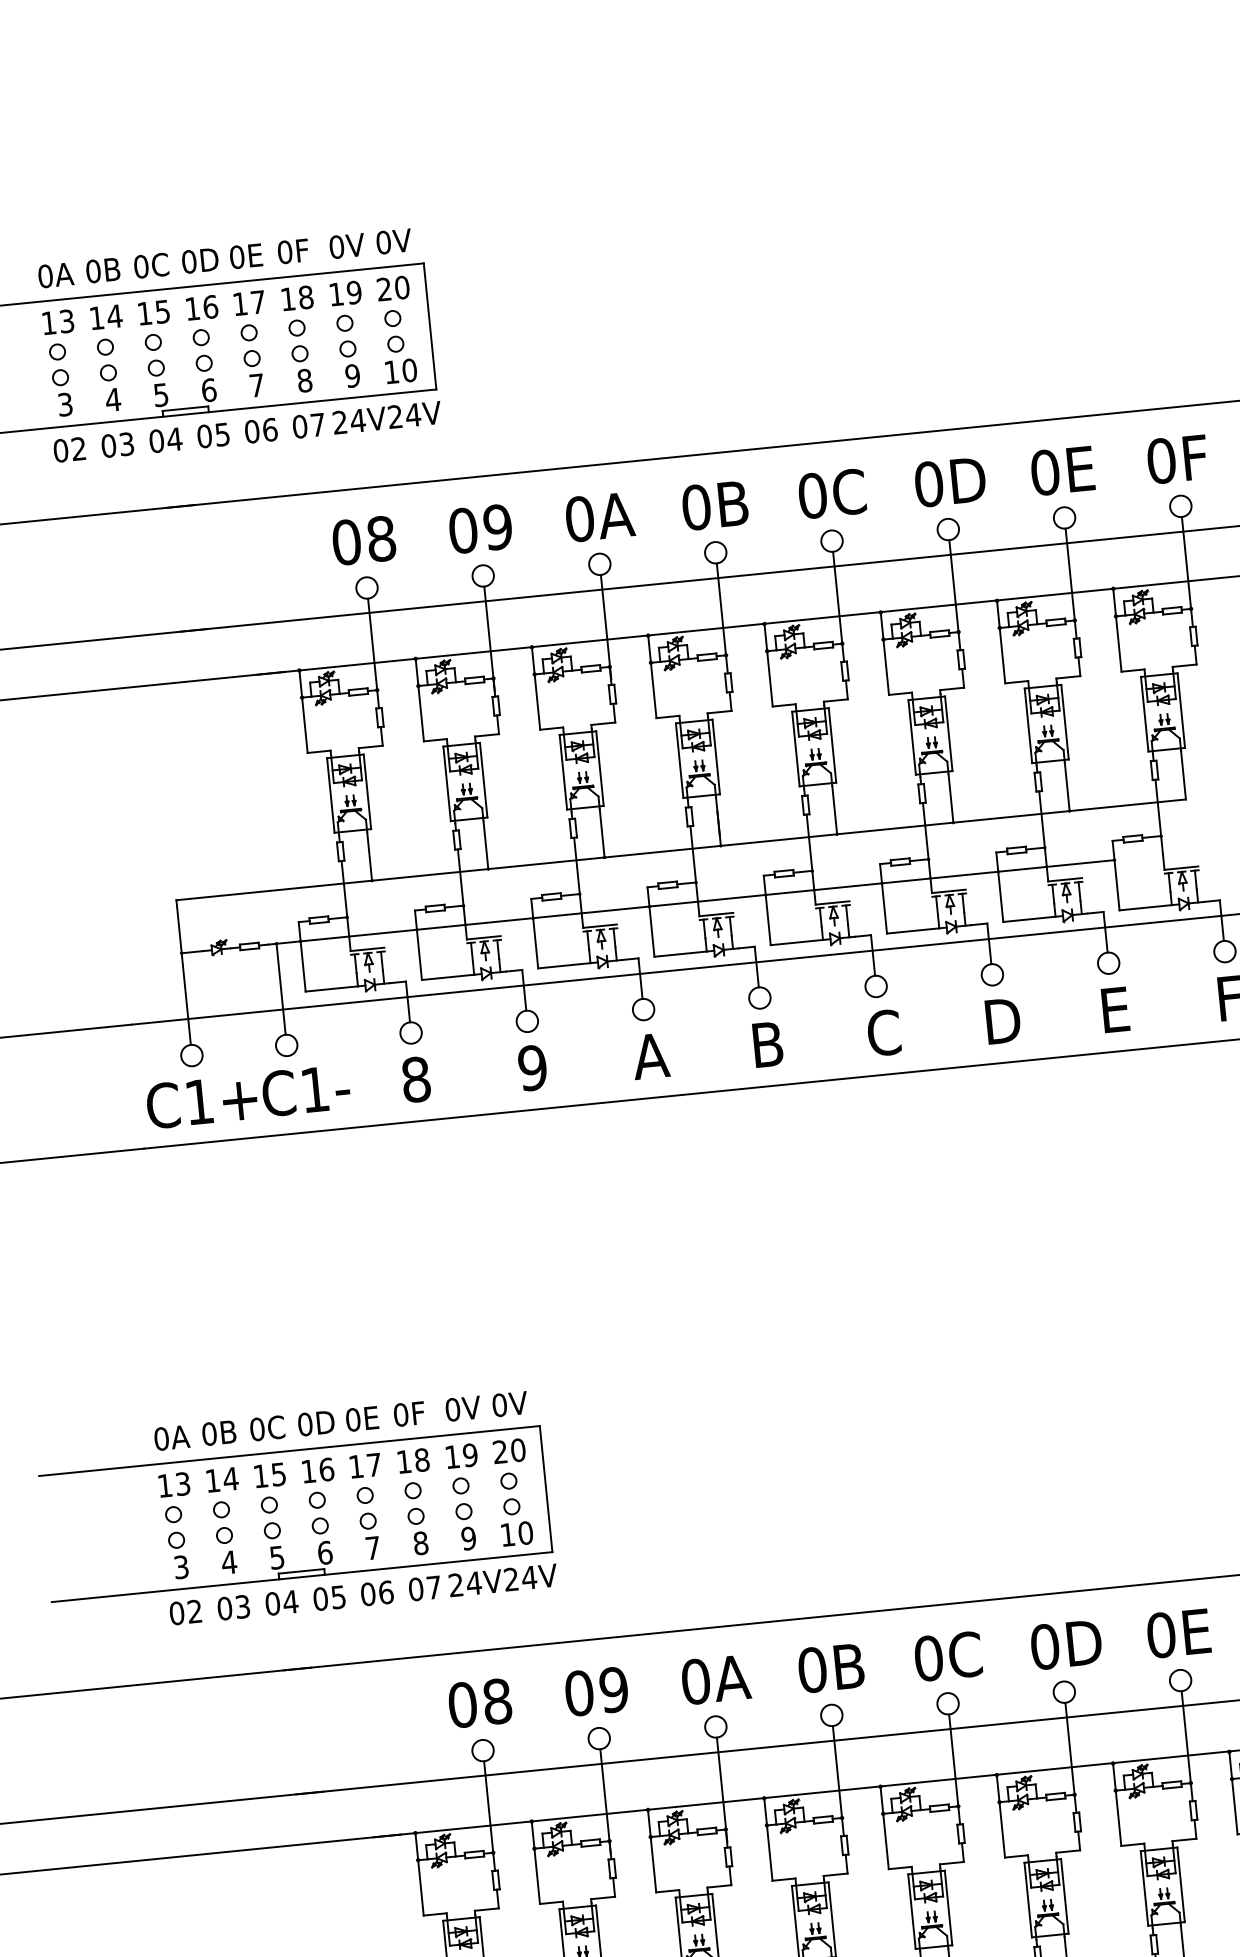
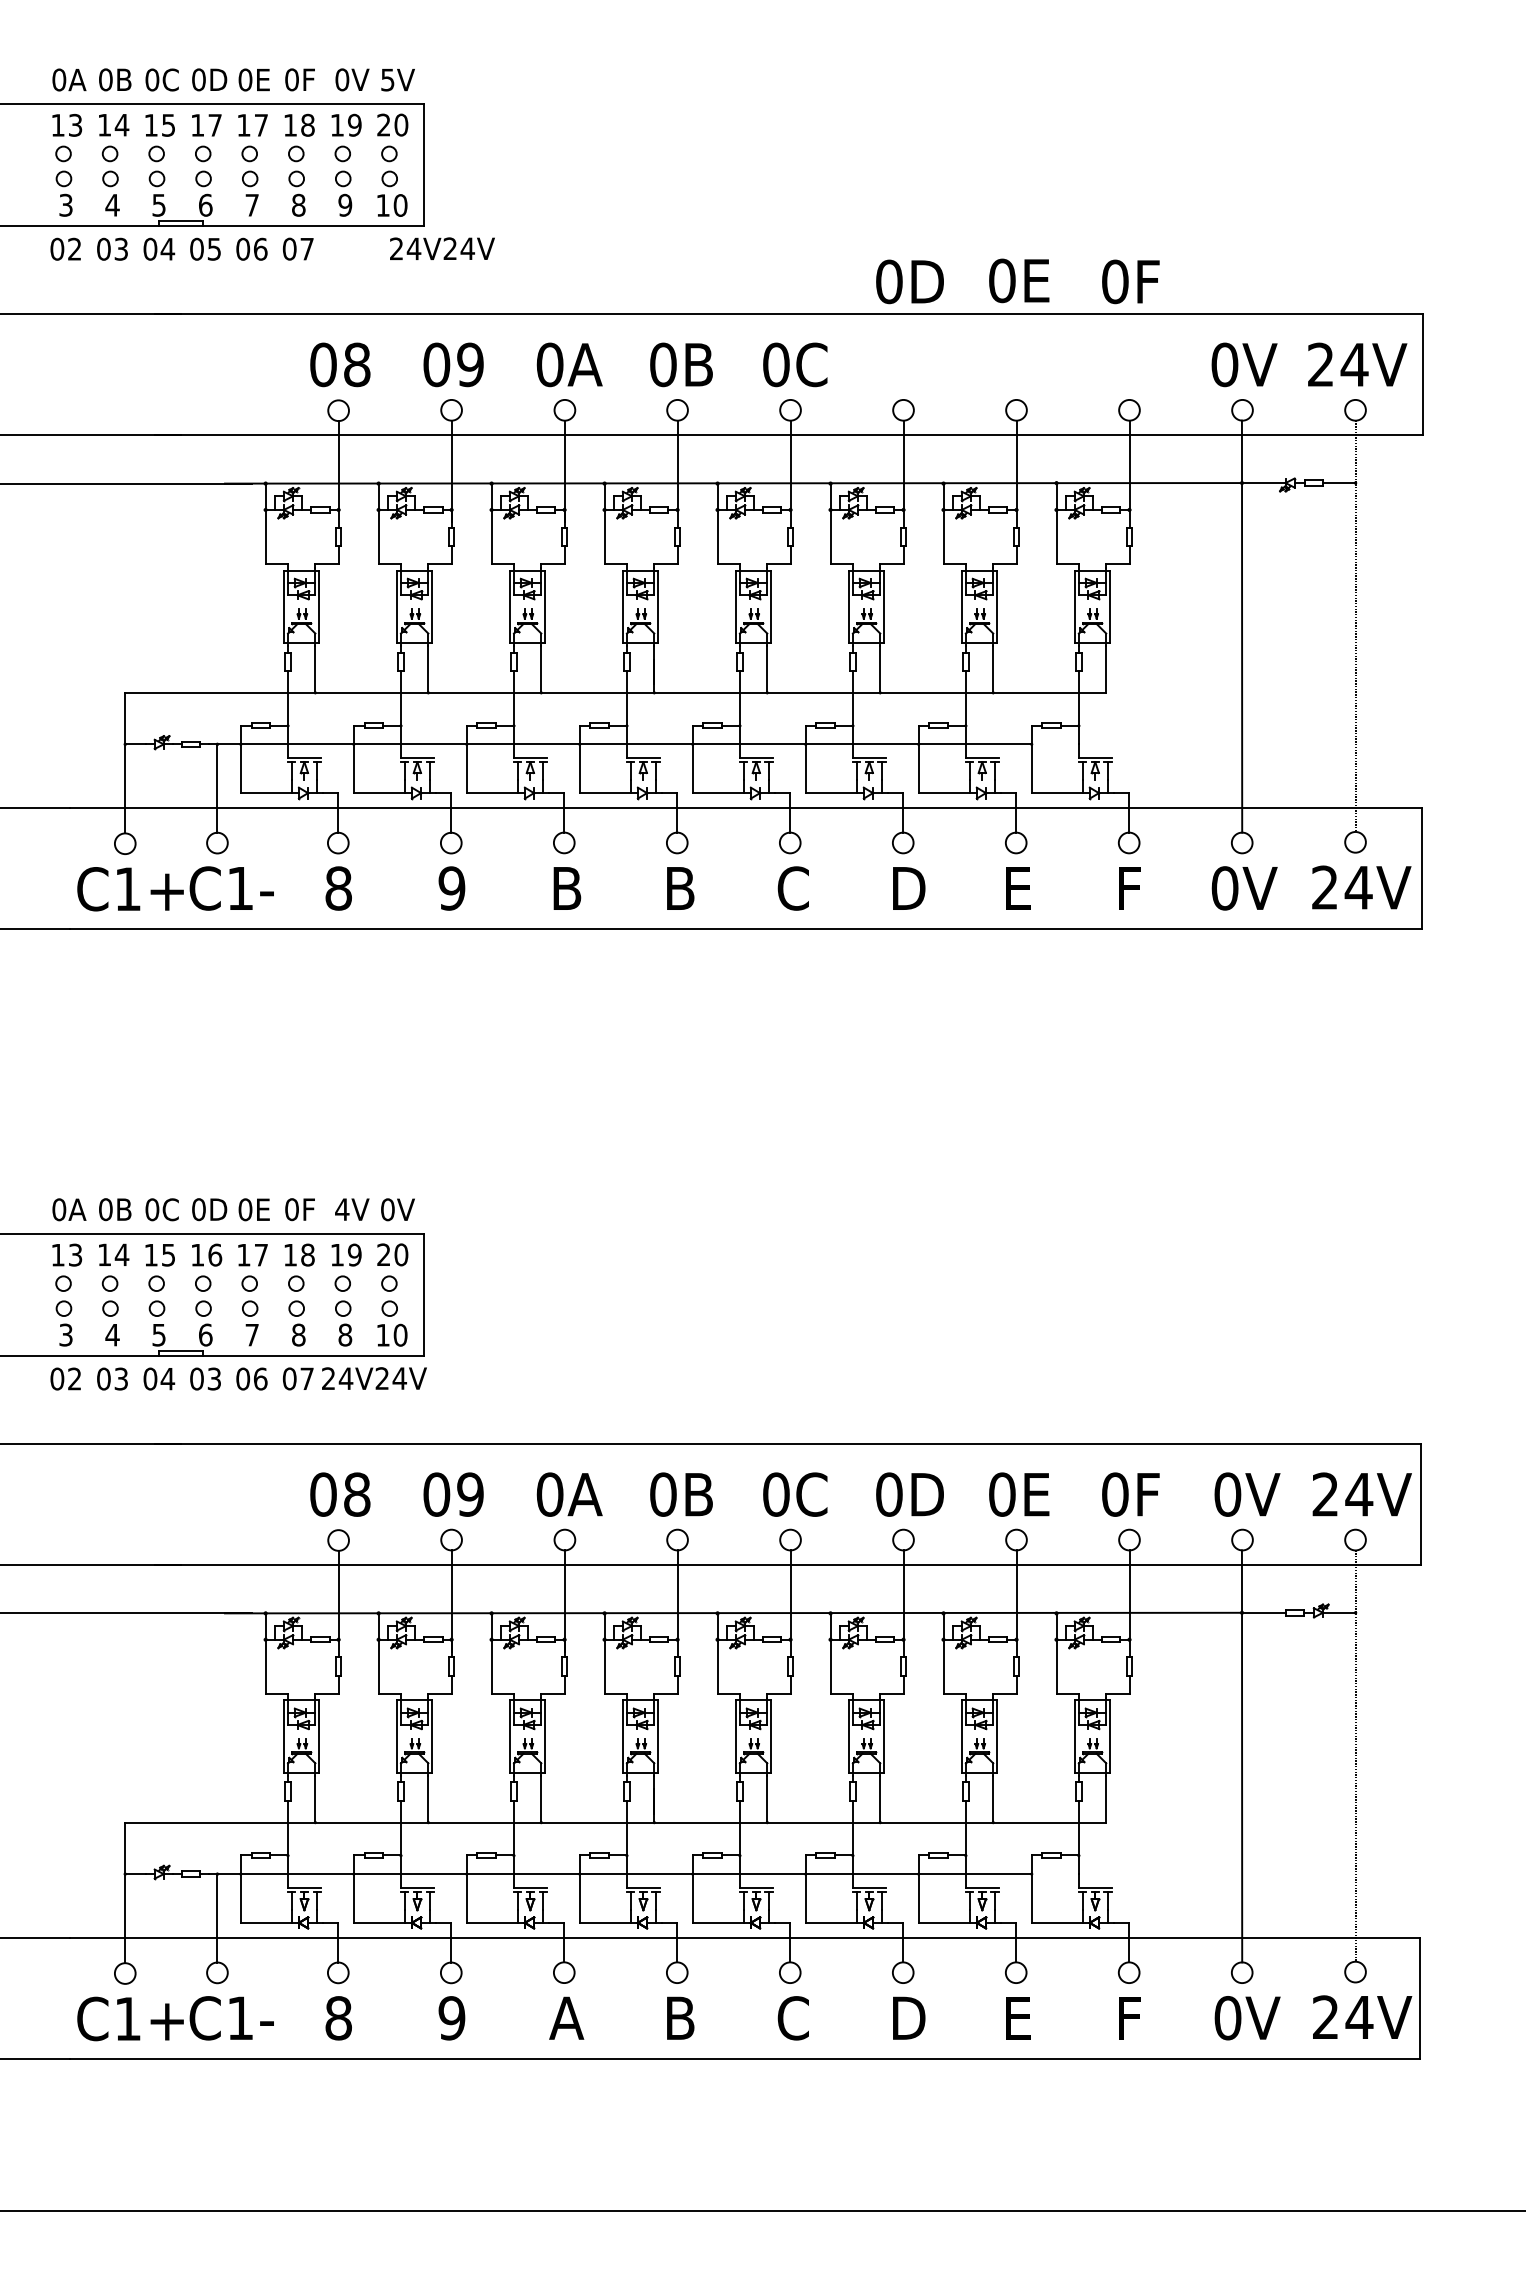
text: (383, 242) -> (387, 79), 0V -> 5V
text: (210, 306) -> (215, 124), 16 -> 17
text: (387, 417) -> (442, 248), moved
text: (1177, 459) -> (1130, 281), moved
text: (1062, 470) -> (1019, 280), moved
text: (949, 481) -> (909, 281), moved
text: (650, 1056) -> (566, 888), A -> B
text: (453, 1409) -> (342, 1209), 0V -> 4V
text: (468, 1537) -> (345, 1334), 9 -> 8
text: (338, 1596) -> (214, 1378), 05 -> 03

